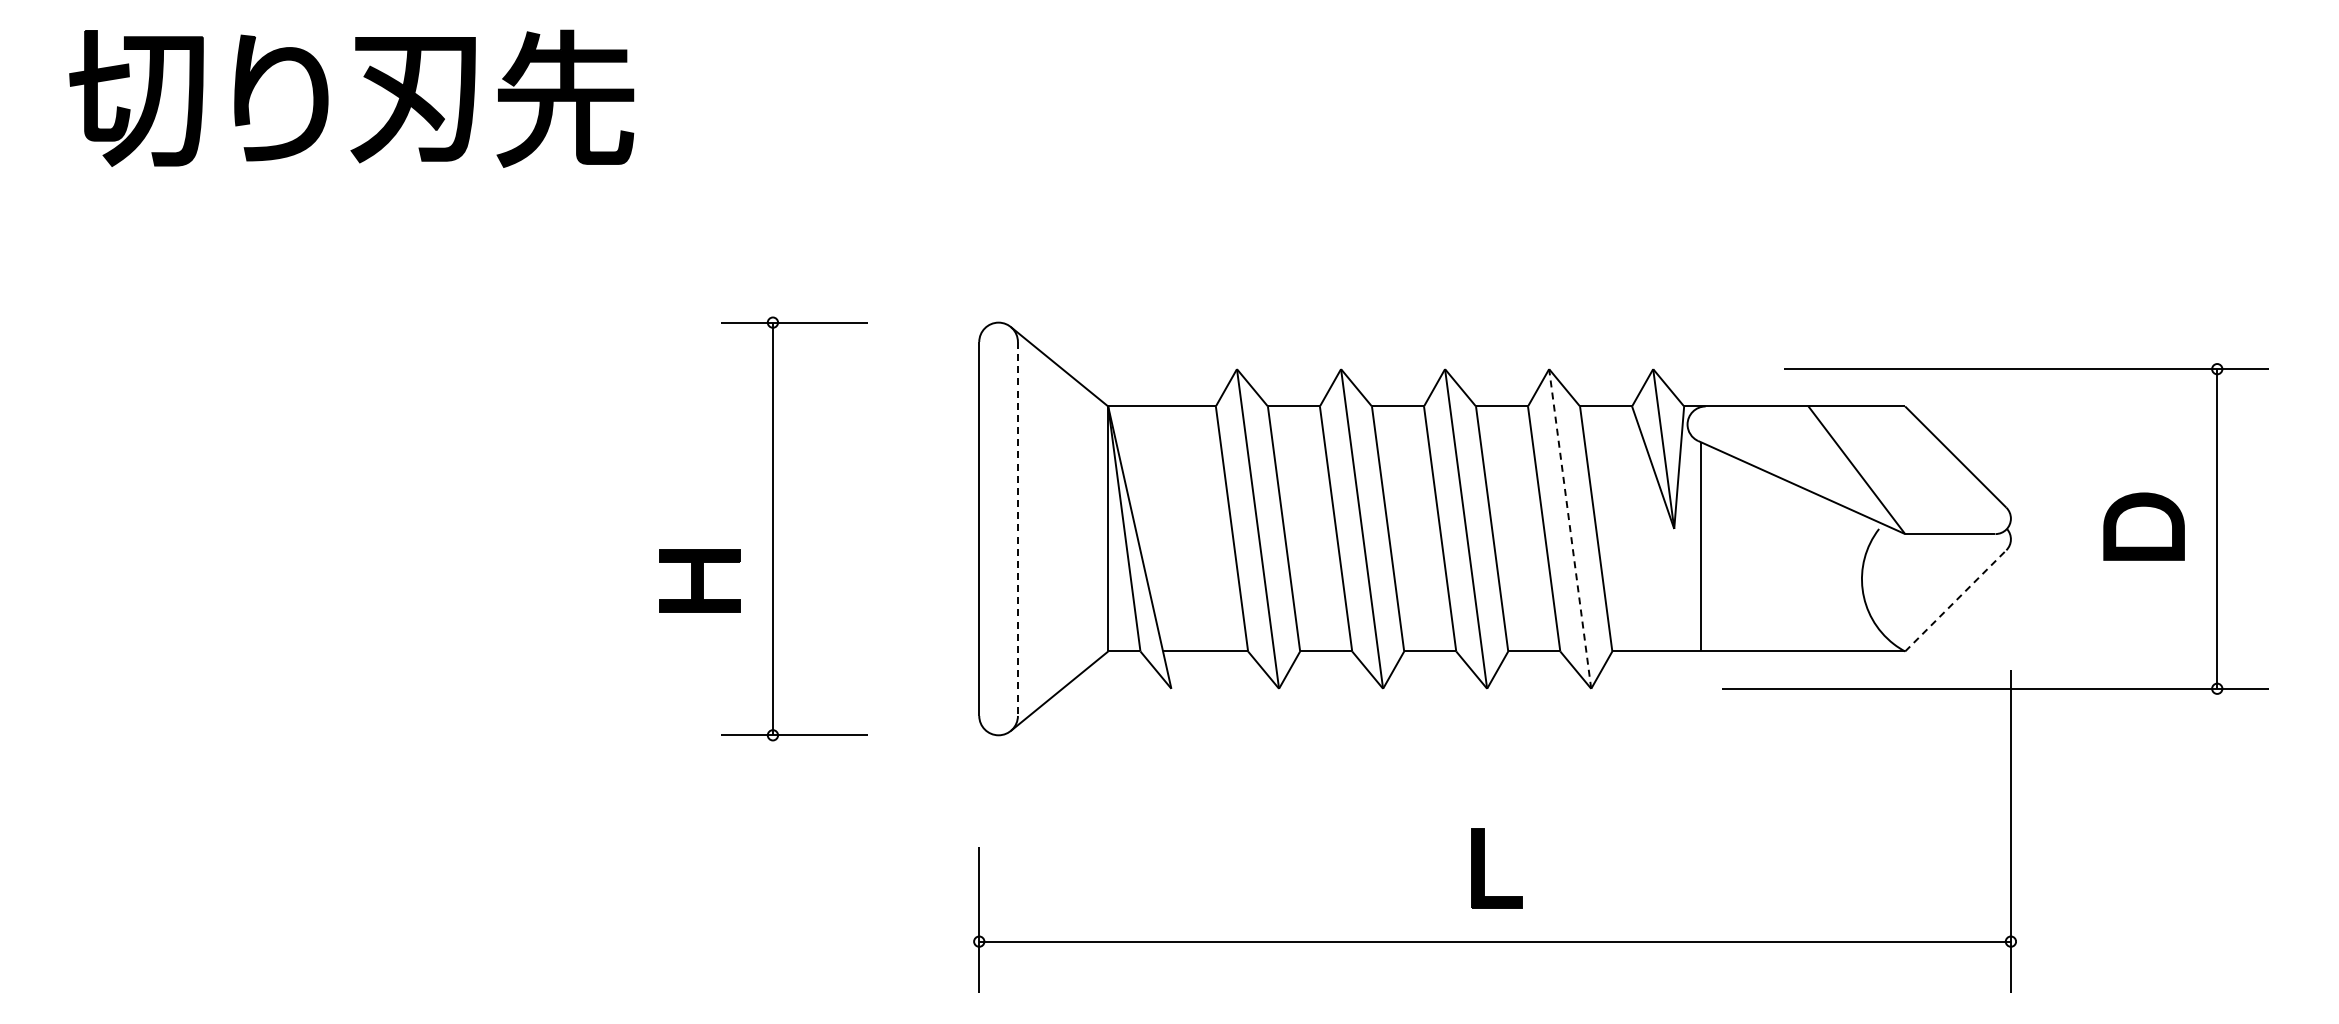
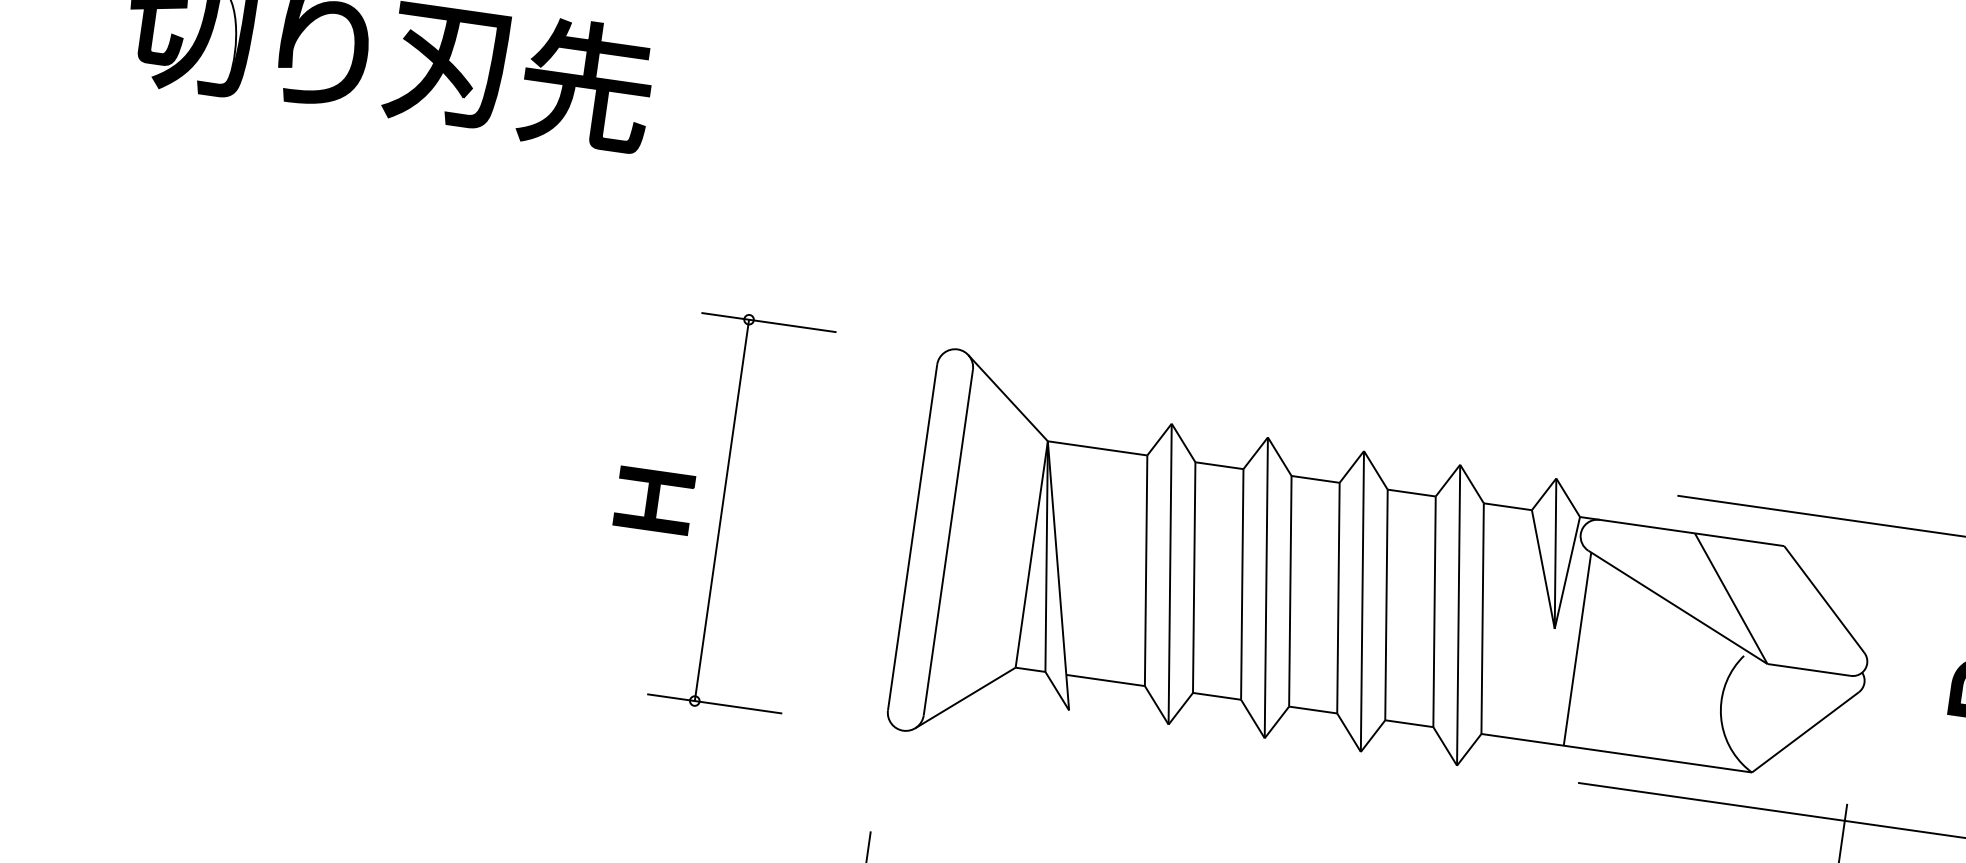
line: (1017, 528) -> (947, 542), dashed -> solid
line: (1570, 528) -> (1458, 614), dashed -> solid
part: (699, 580) -> (654, 500), moved
line: (1955, 600) -> (1805, 731), dashed -> solid

